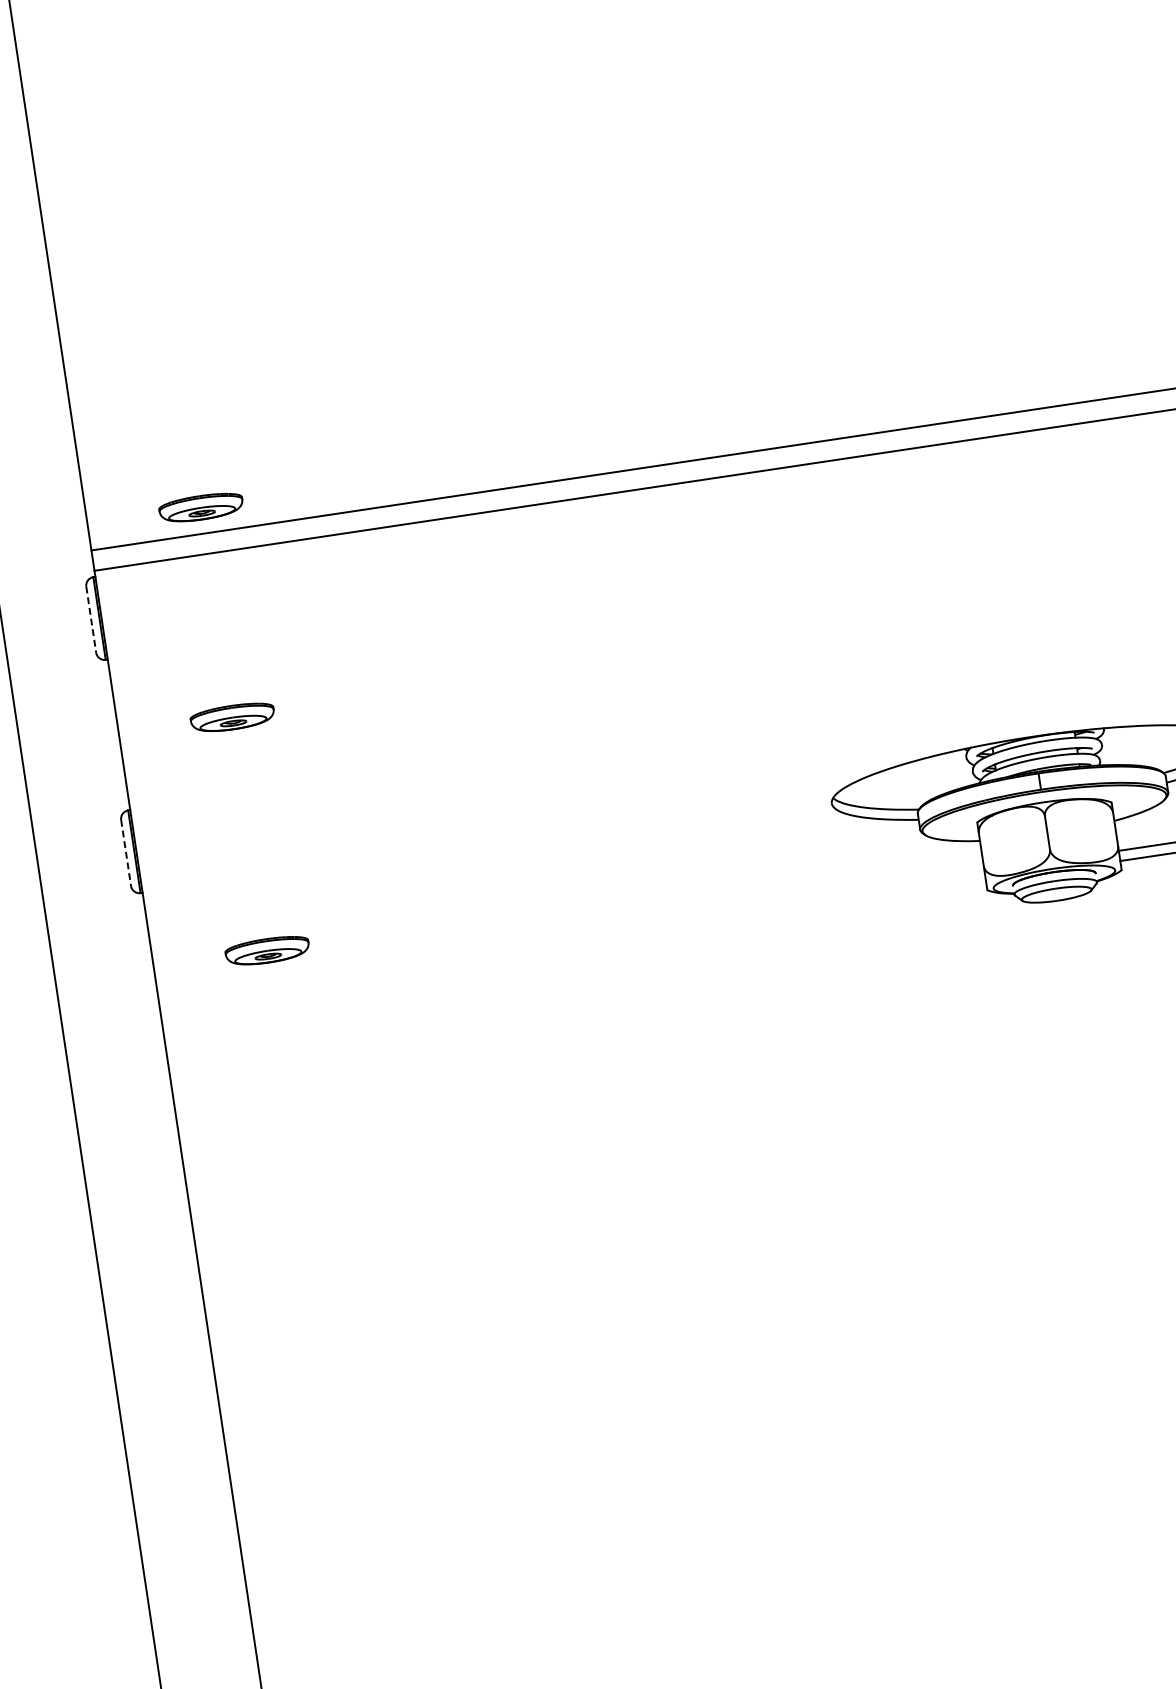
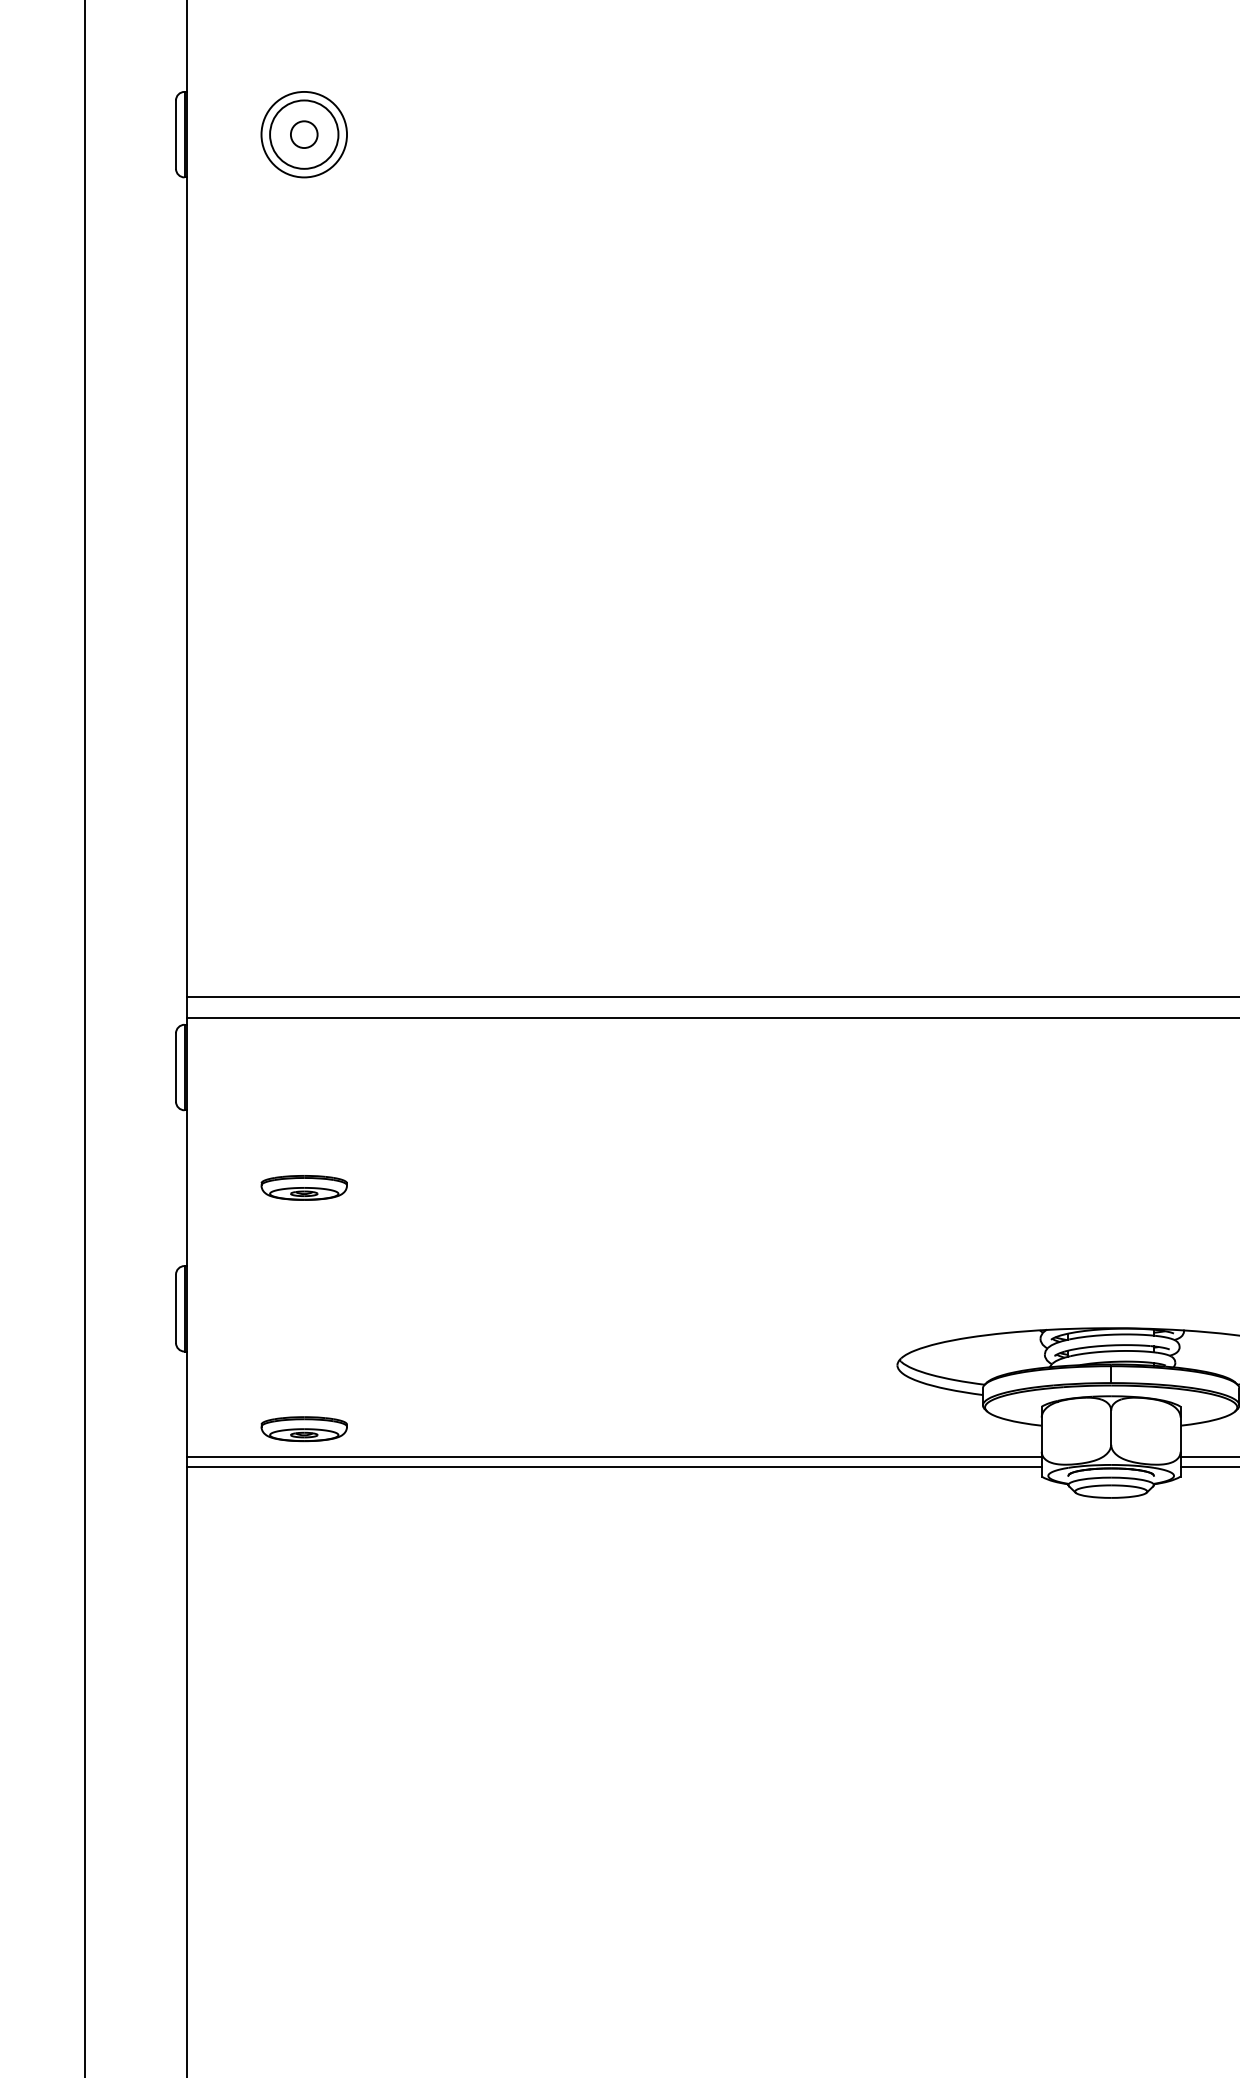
part: (200, 507) -> (303, 970), removed
line: (91, 620) -> (176, 1068), dashed -> solid
line: (126, 853) -> (176, 1309), dashed -> solid
line: (570, 932) -> (613, 1456), added
line: (572, 943) -> (613, 1467), added

